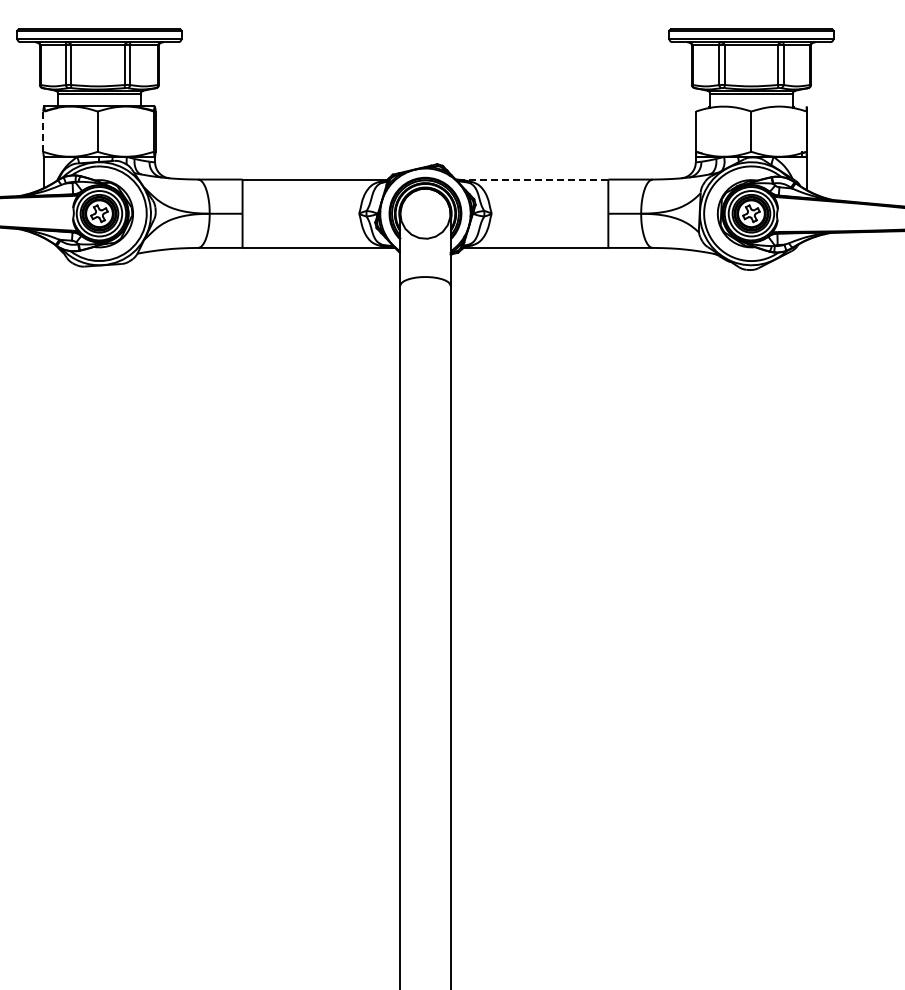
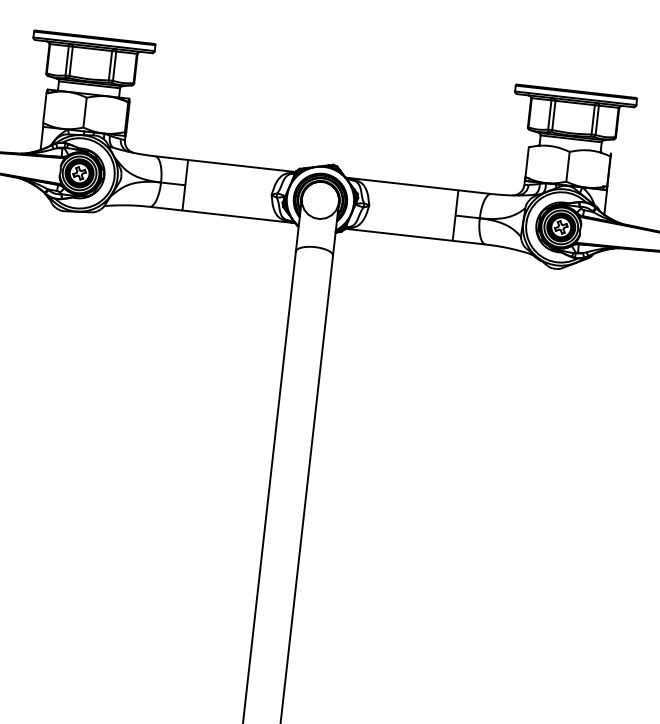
line: (43, 131) -> (45, 108), dashed -> solid
line: (531, 179) -> (401, 183), dashed -> solid

